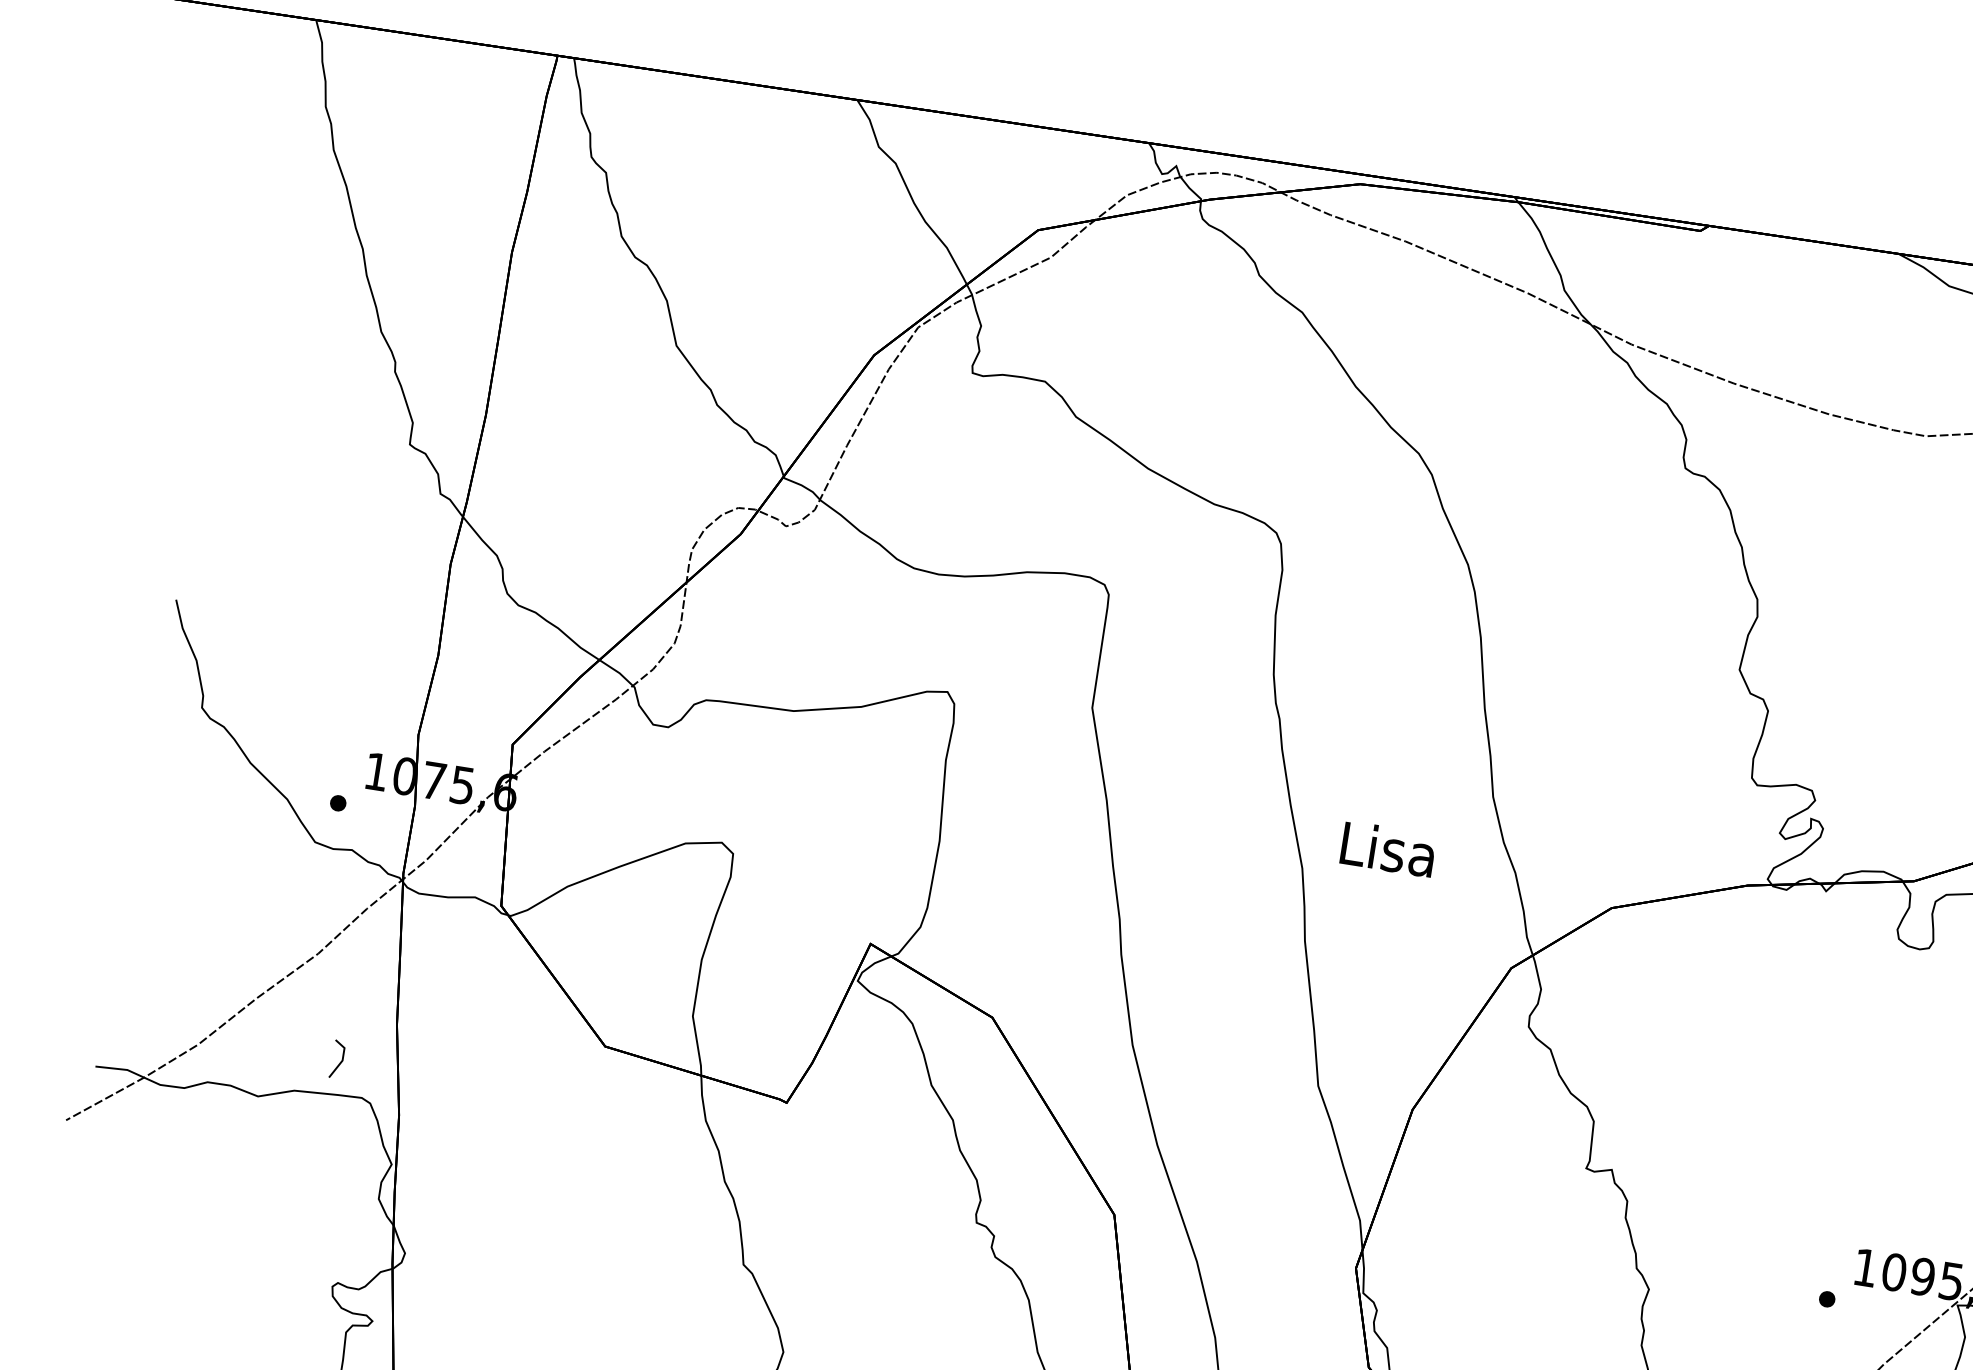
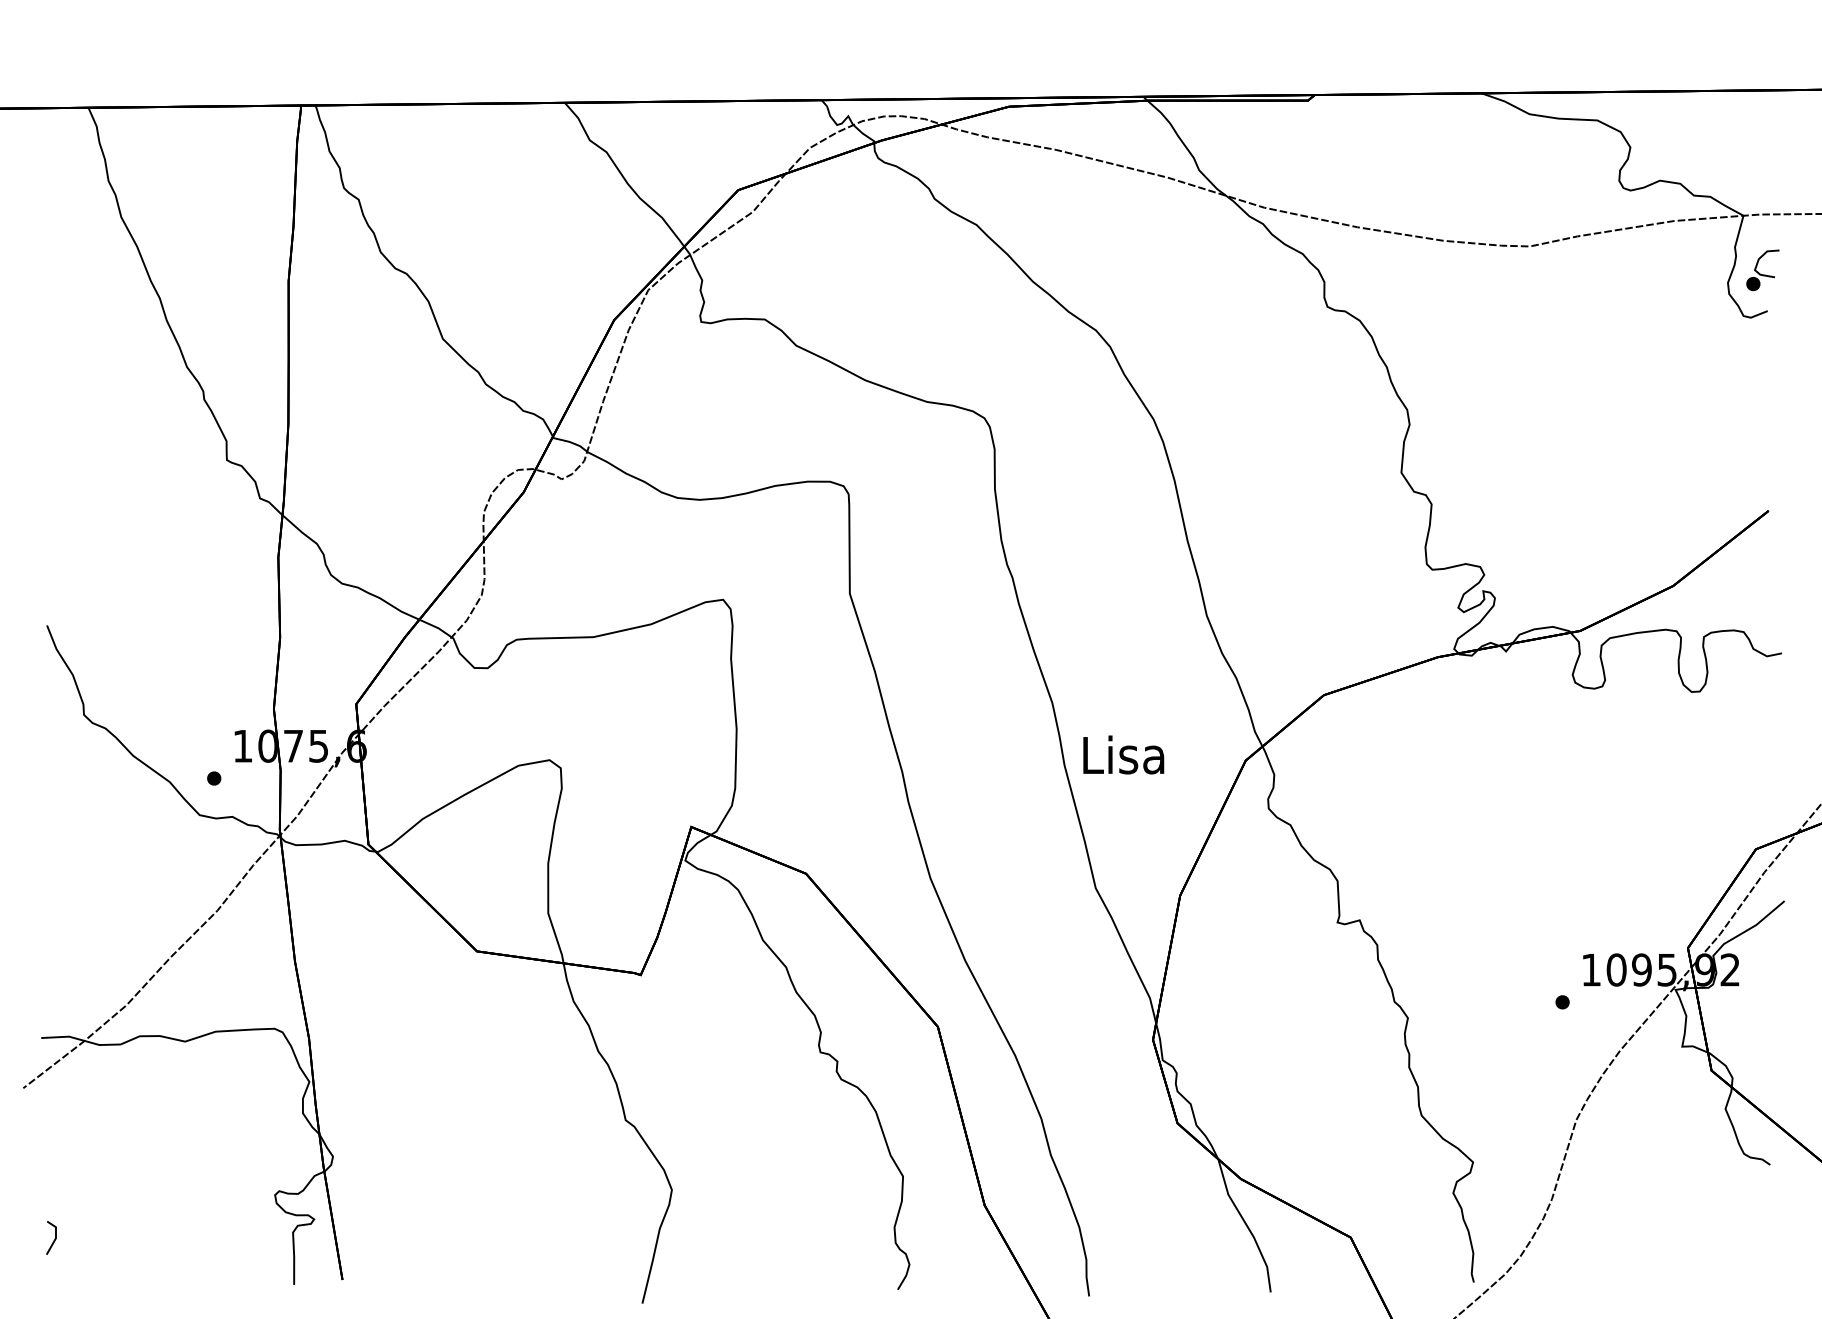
text: (1388, 848) -> (1123, 754), moved
line: (340, 1060) -> (54, 1238), moved

